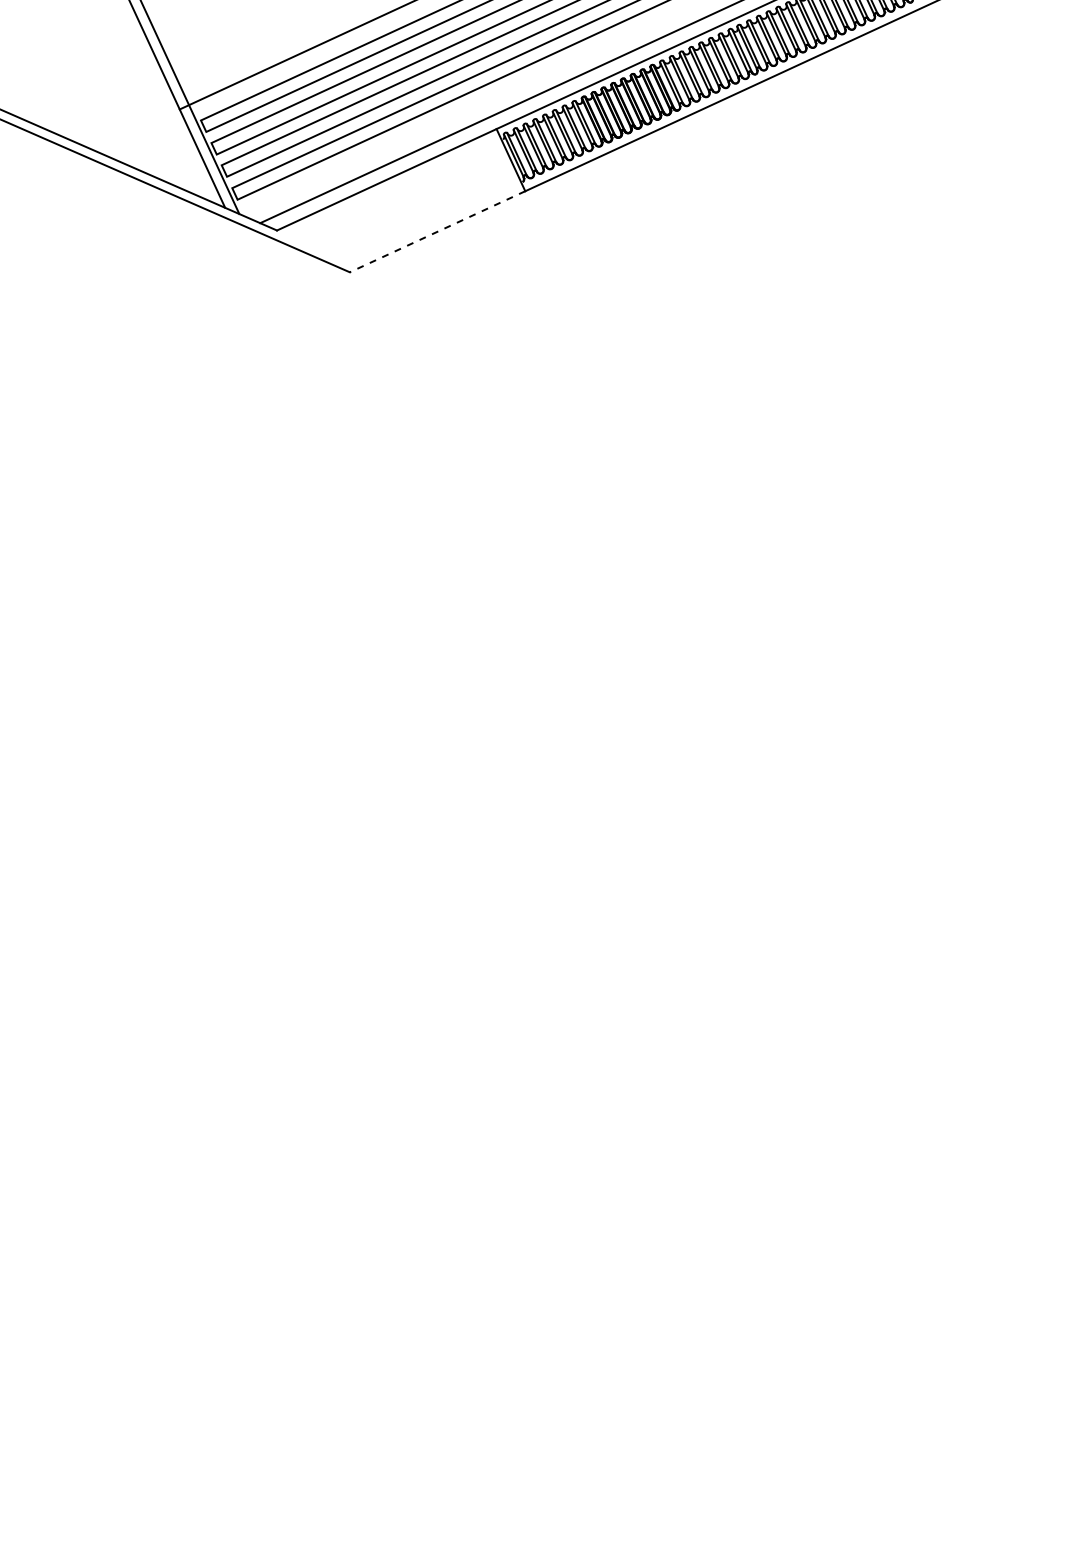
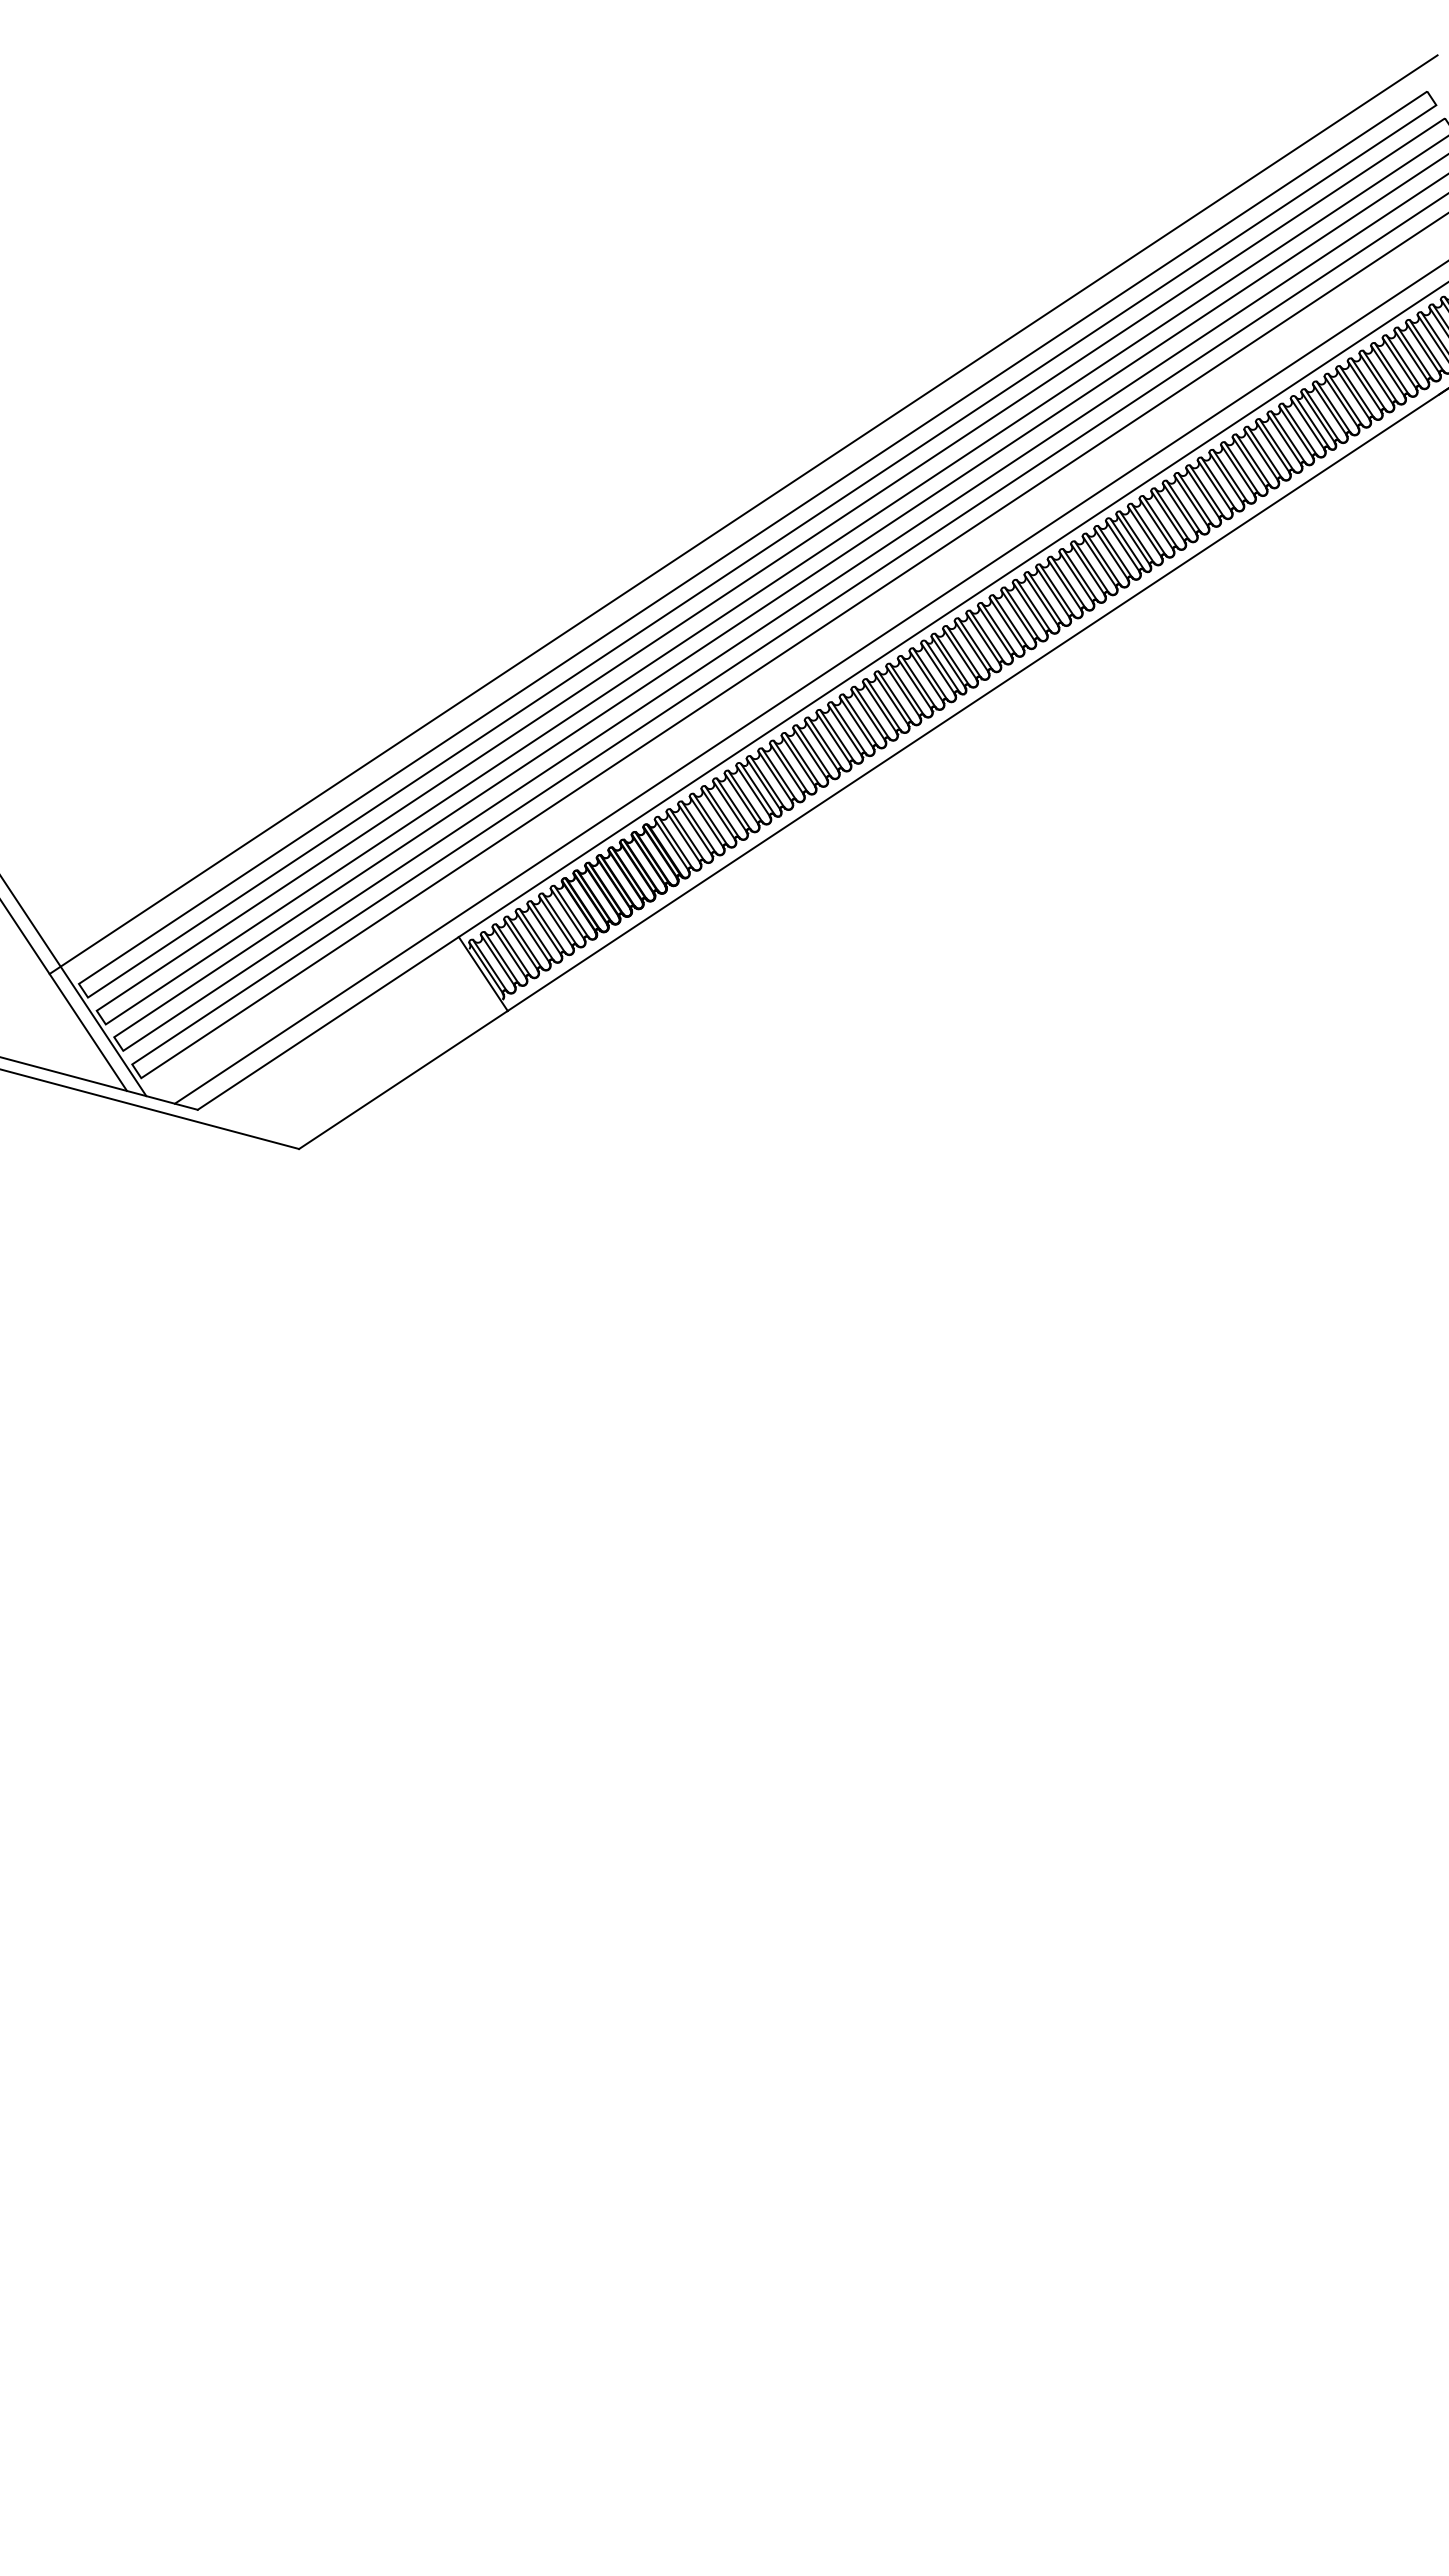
line: (437, 232) -> (403, 1080), dashed -> solid

